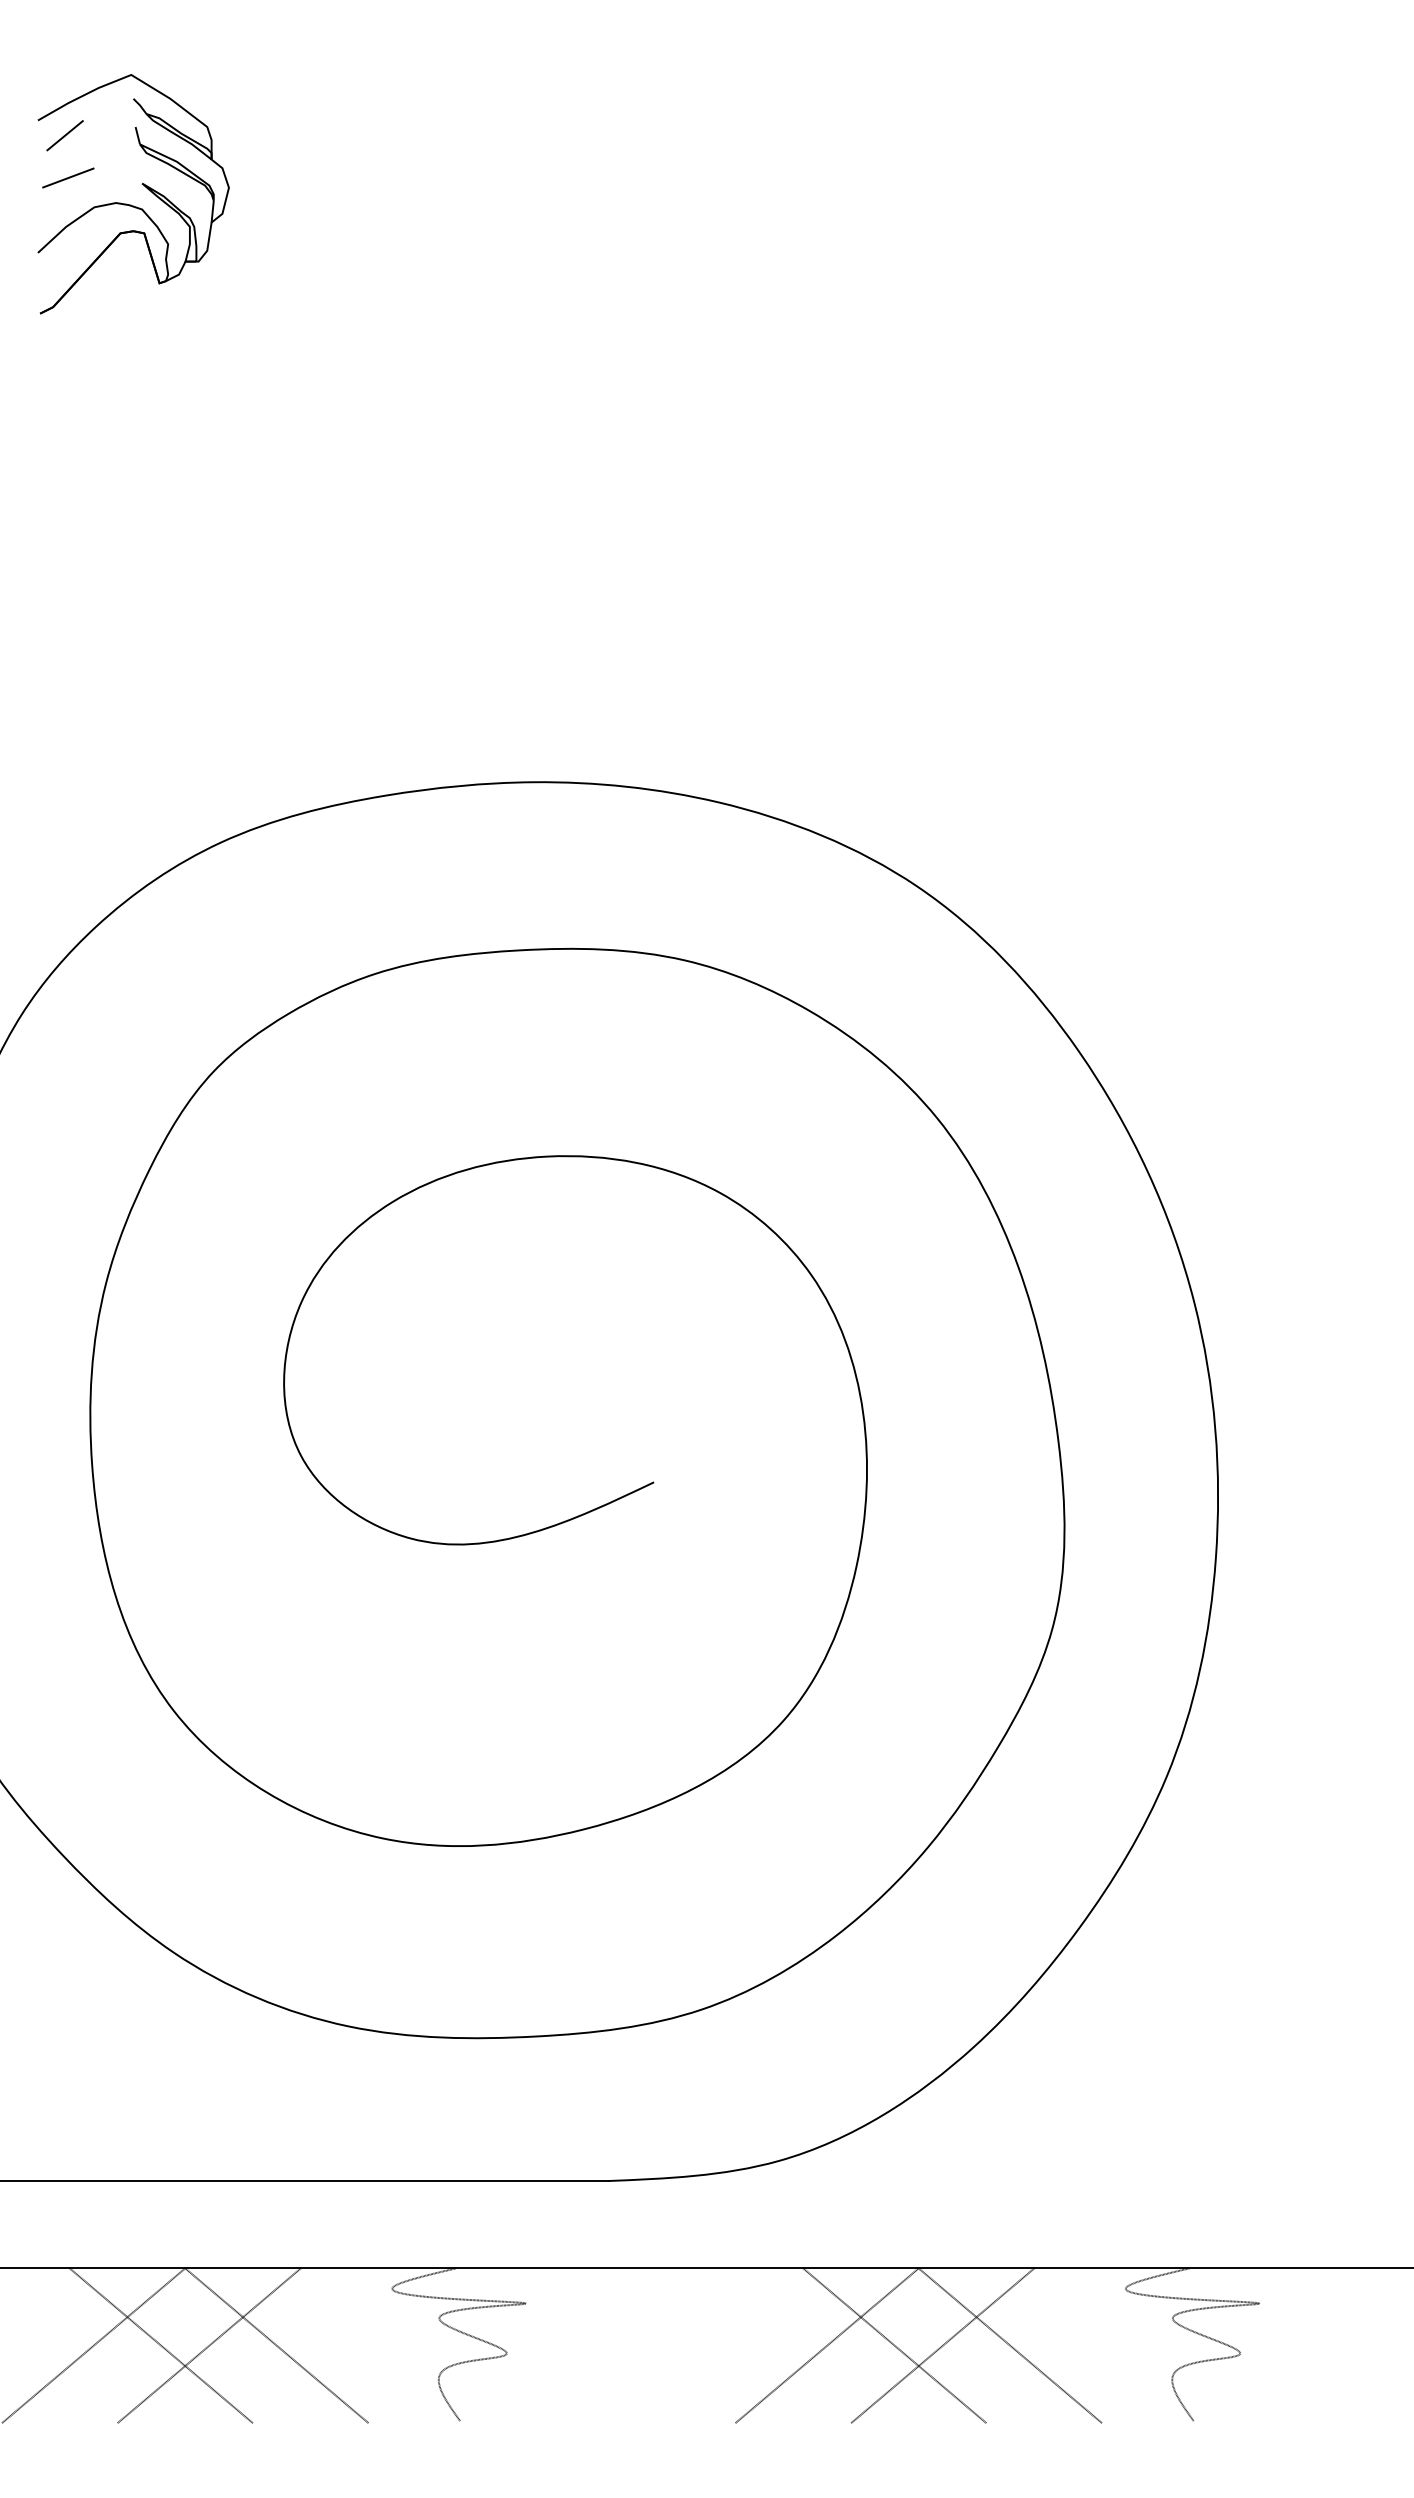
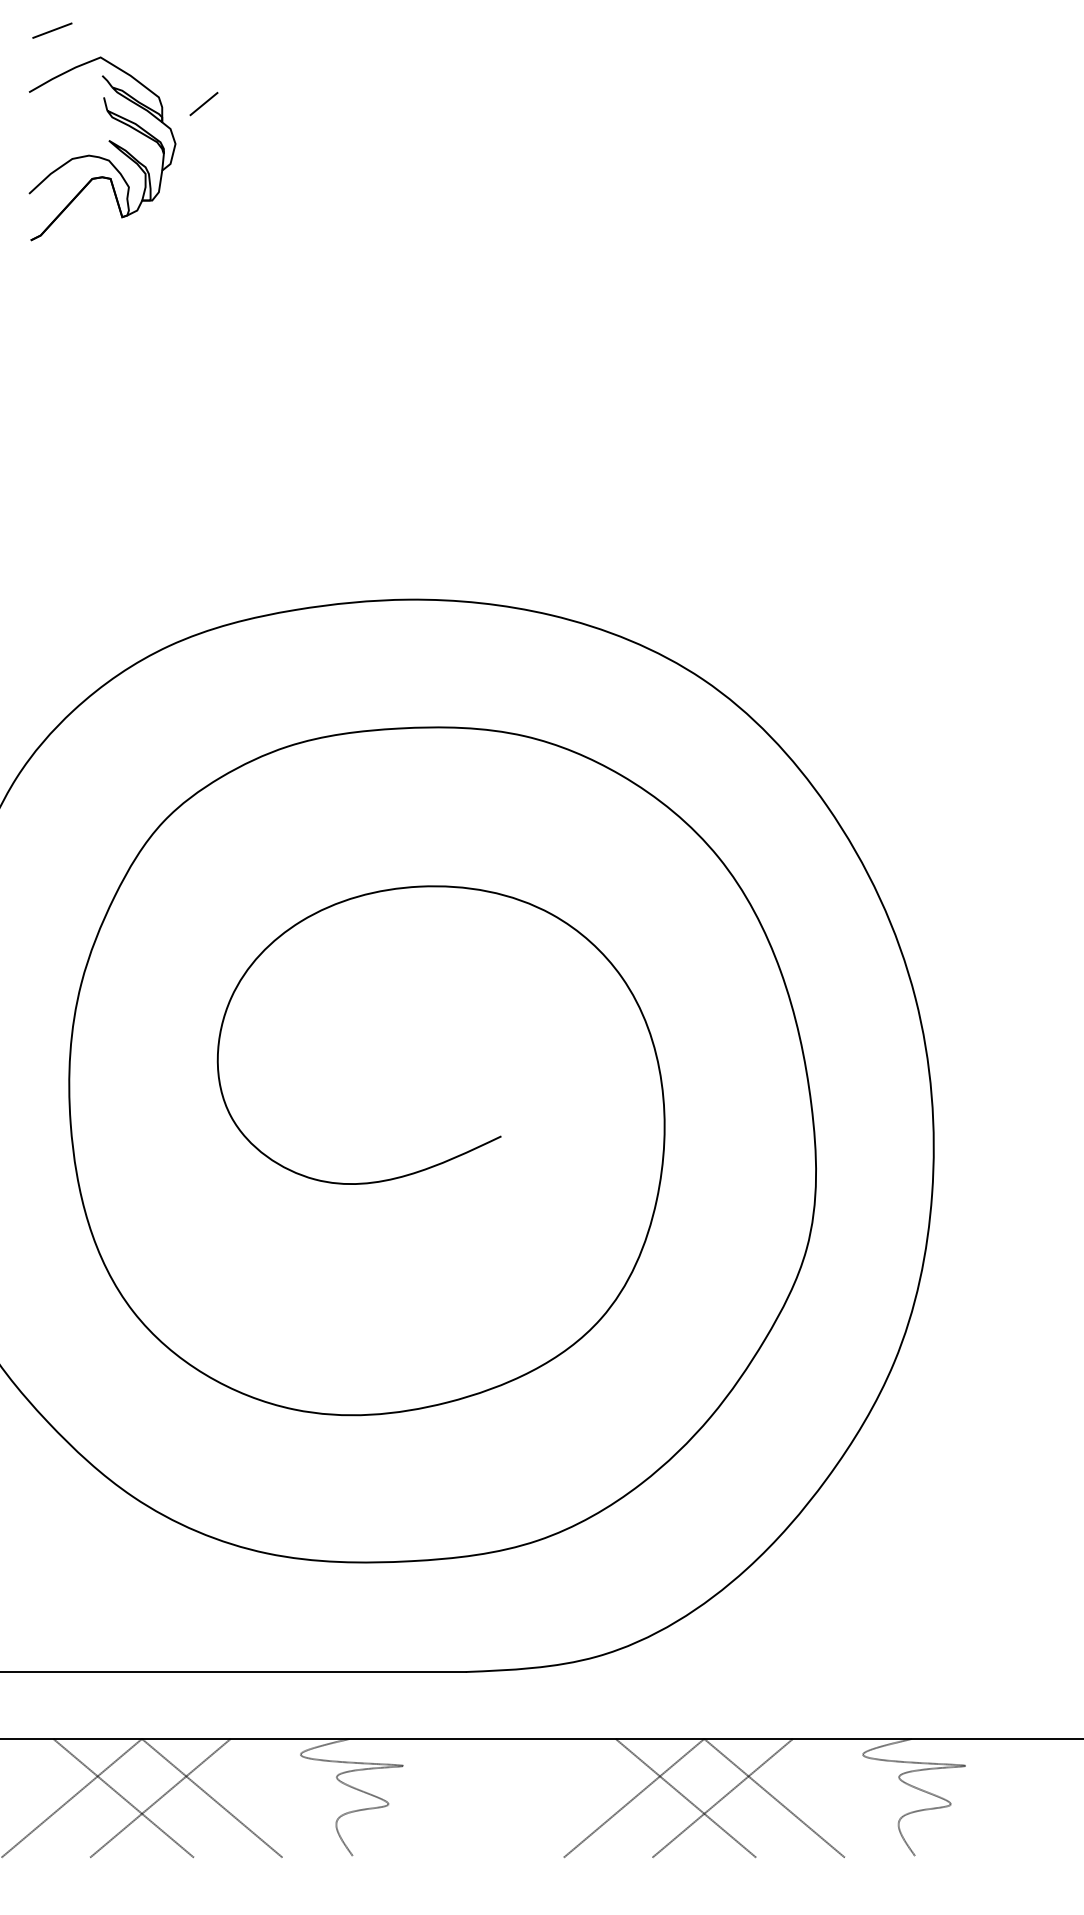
line: (64, 135) -> (203, 103), moved
line: (68, 177) -> (52, 30), moved

